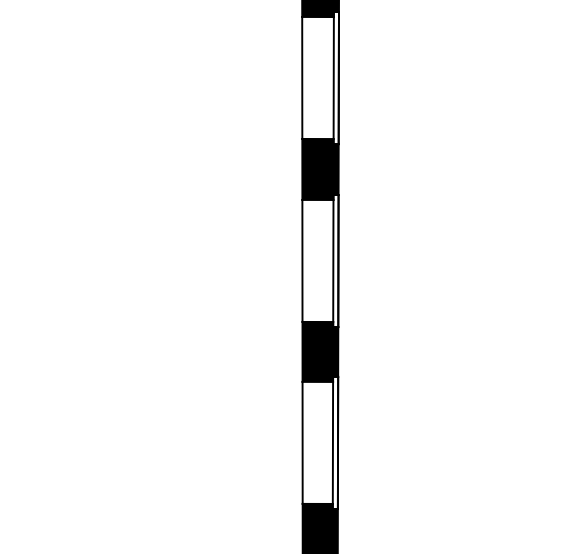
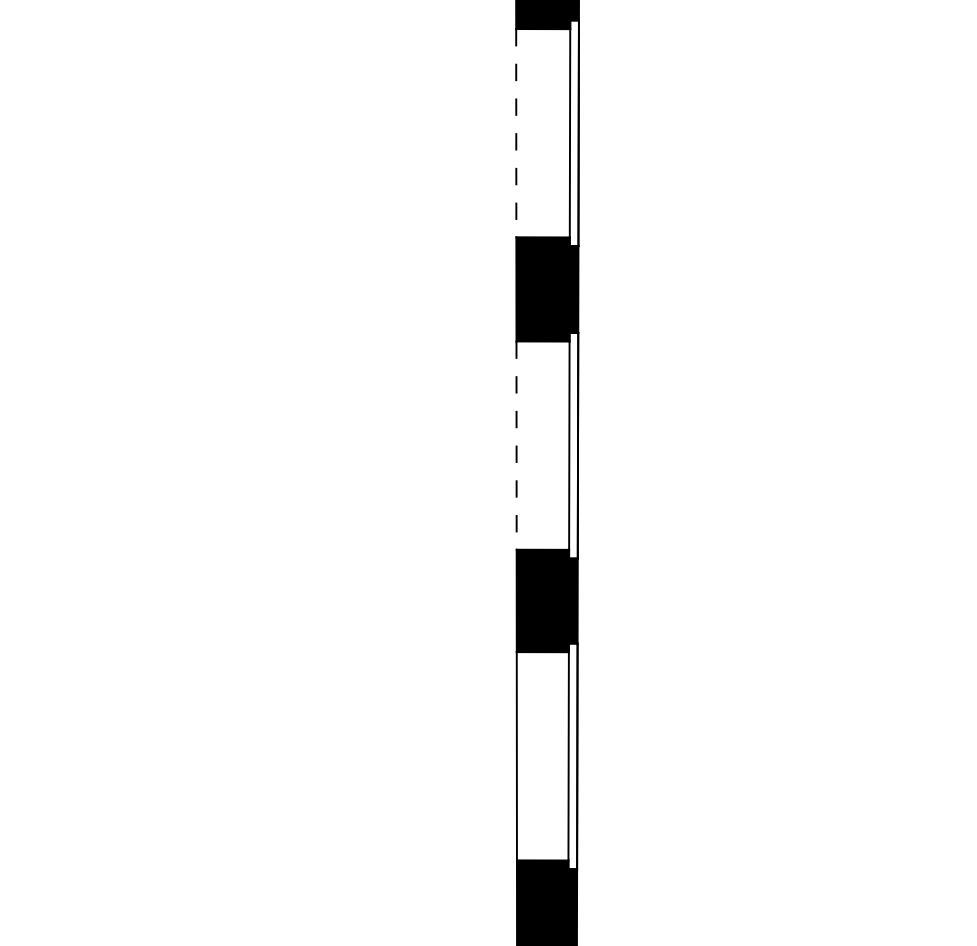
line: (302, 77) -> (516, 132), solid -> dashed
line: (302, 260) -> (516, 444), solid -> dashed

